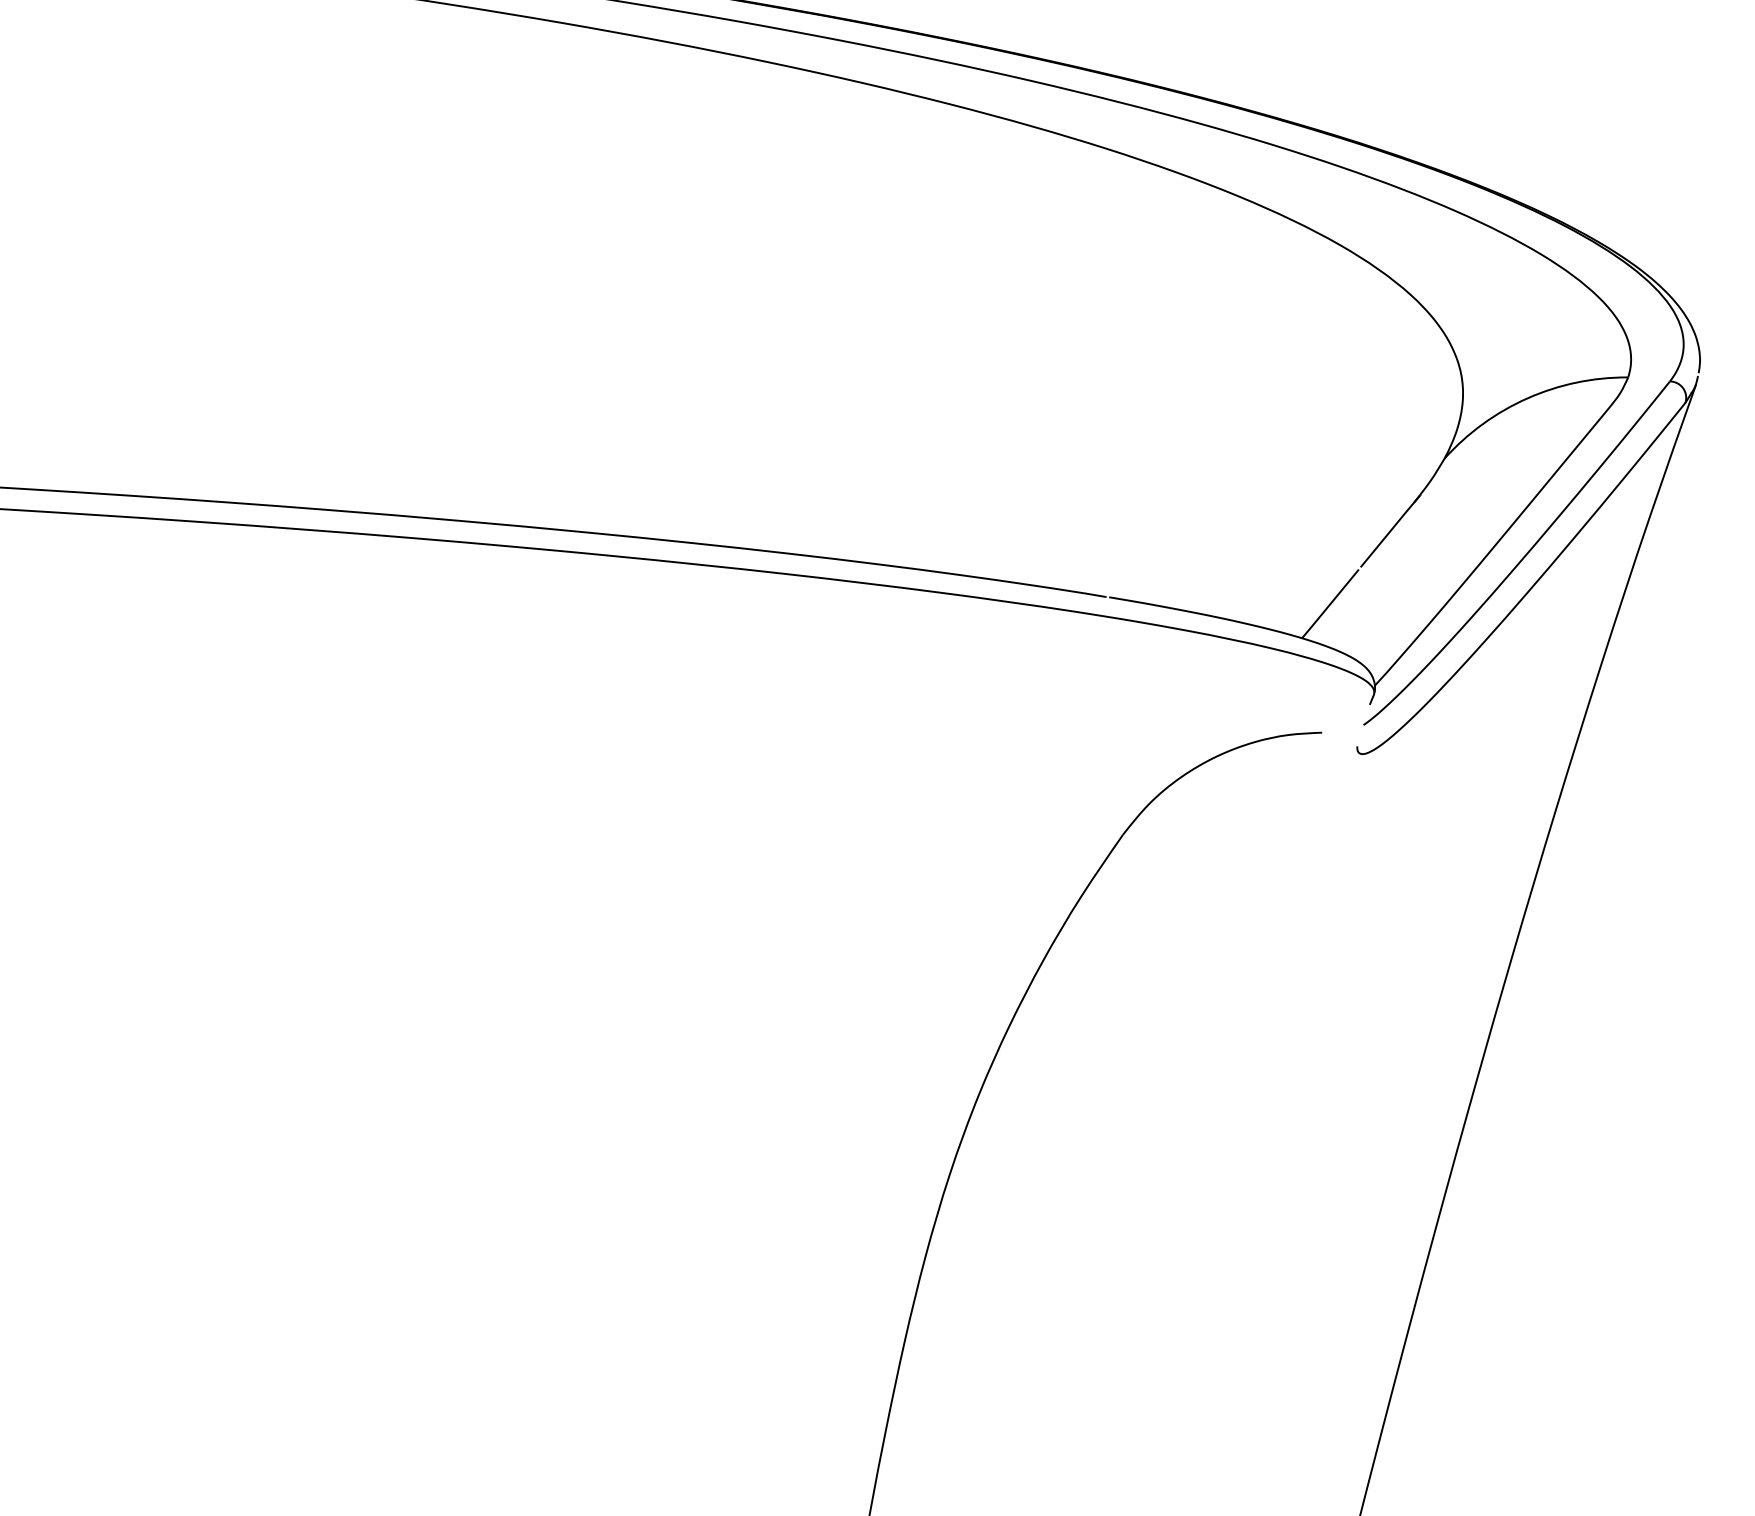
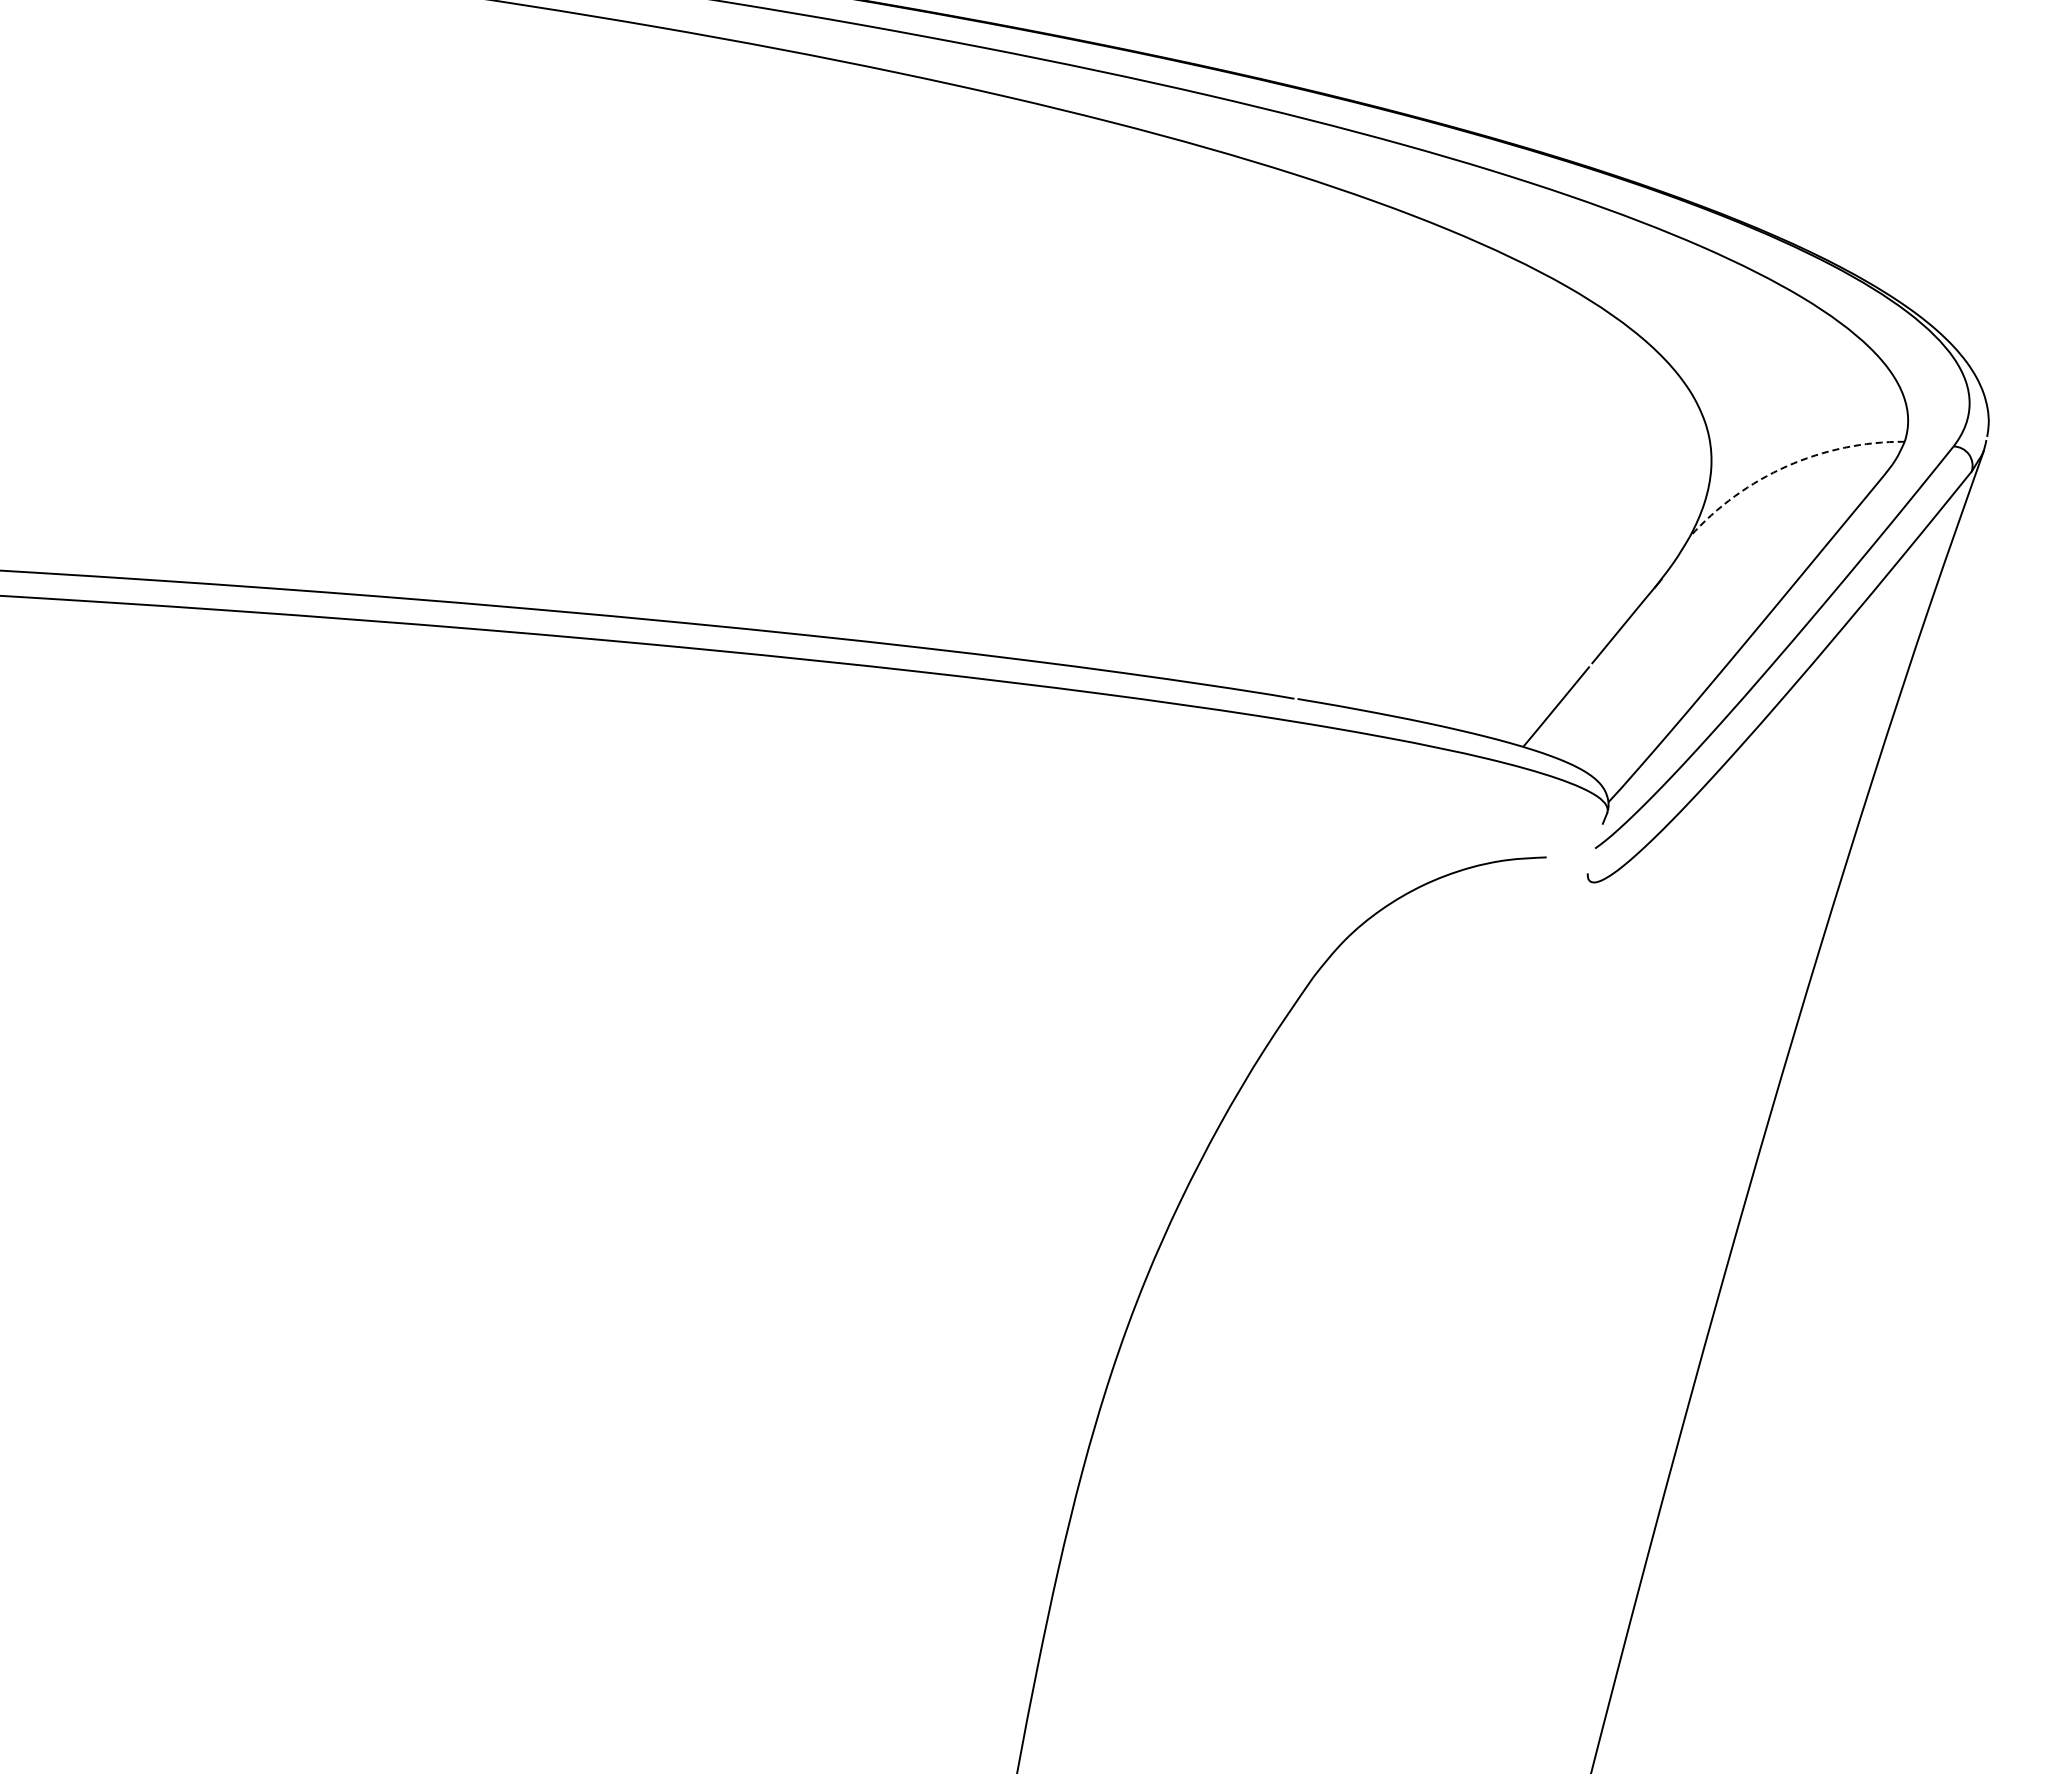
arc: (1527, 398) -> (1786, 466), solid -> dashed

